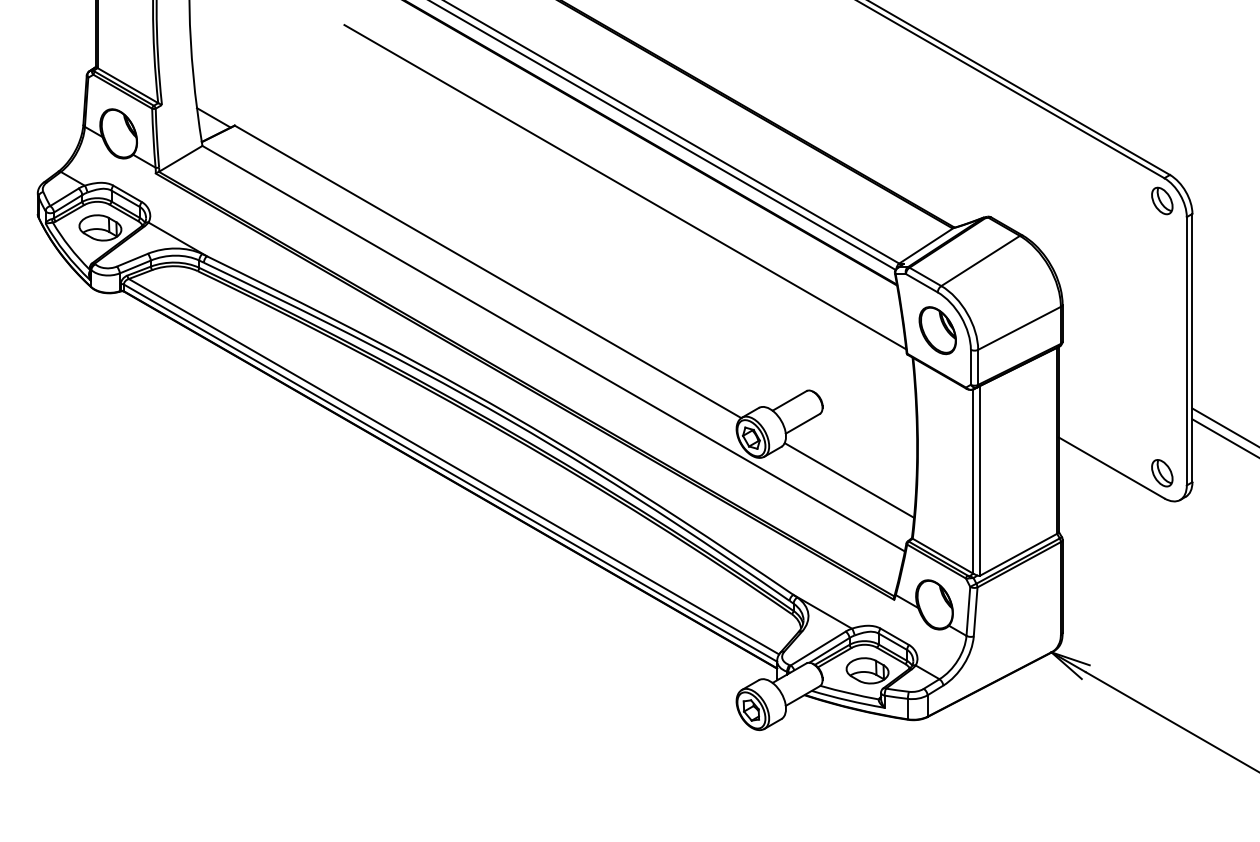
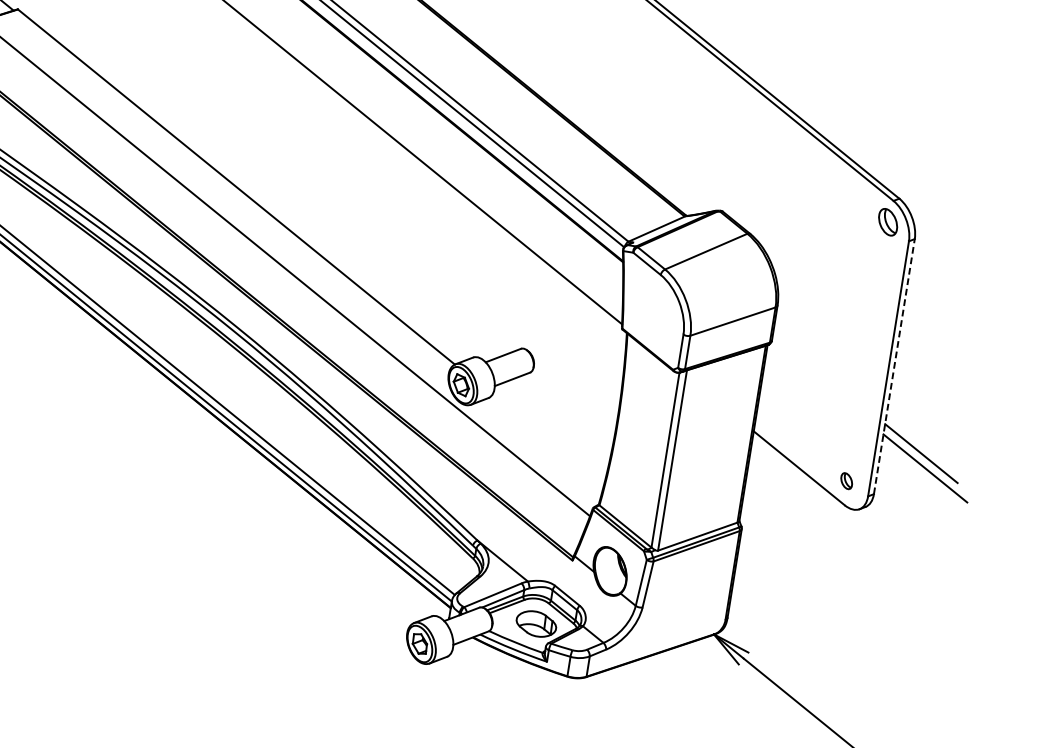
part: (937, 330) -> (654, 311), removed
line: (1192, 347) -> (894, 366), solid -> dashed
part: (1162, 473) -> (846, 481), size x0.6
line: (849, 480) -> (548, 440), removed

